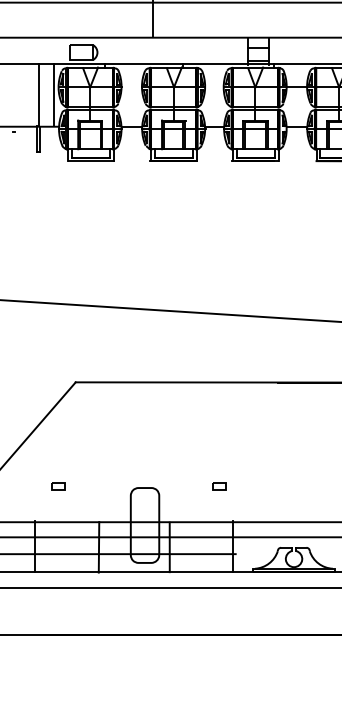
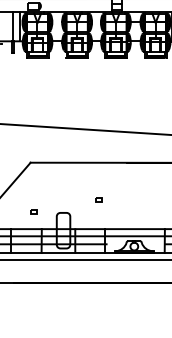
part: (56, 485) -> (33, 211), moved
part: (218, 485) -> (98, 199), moved

